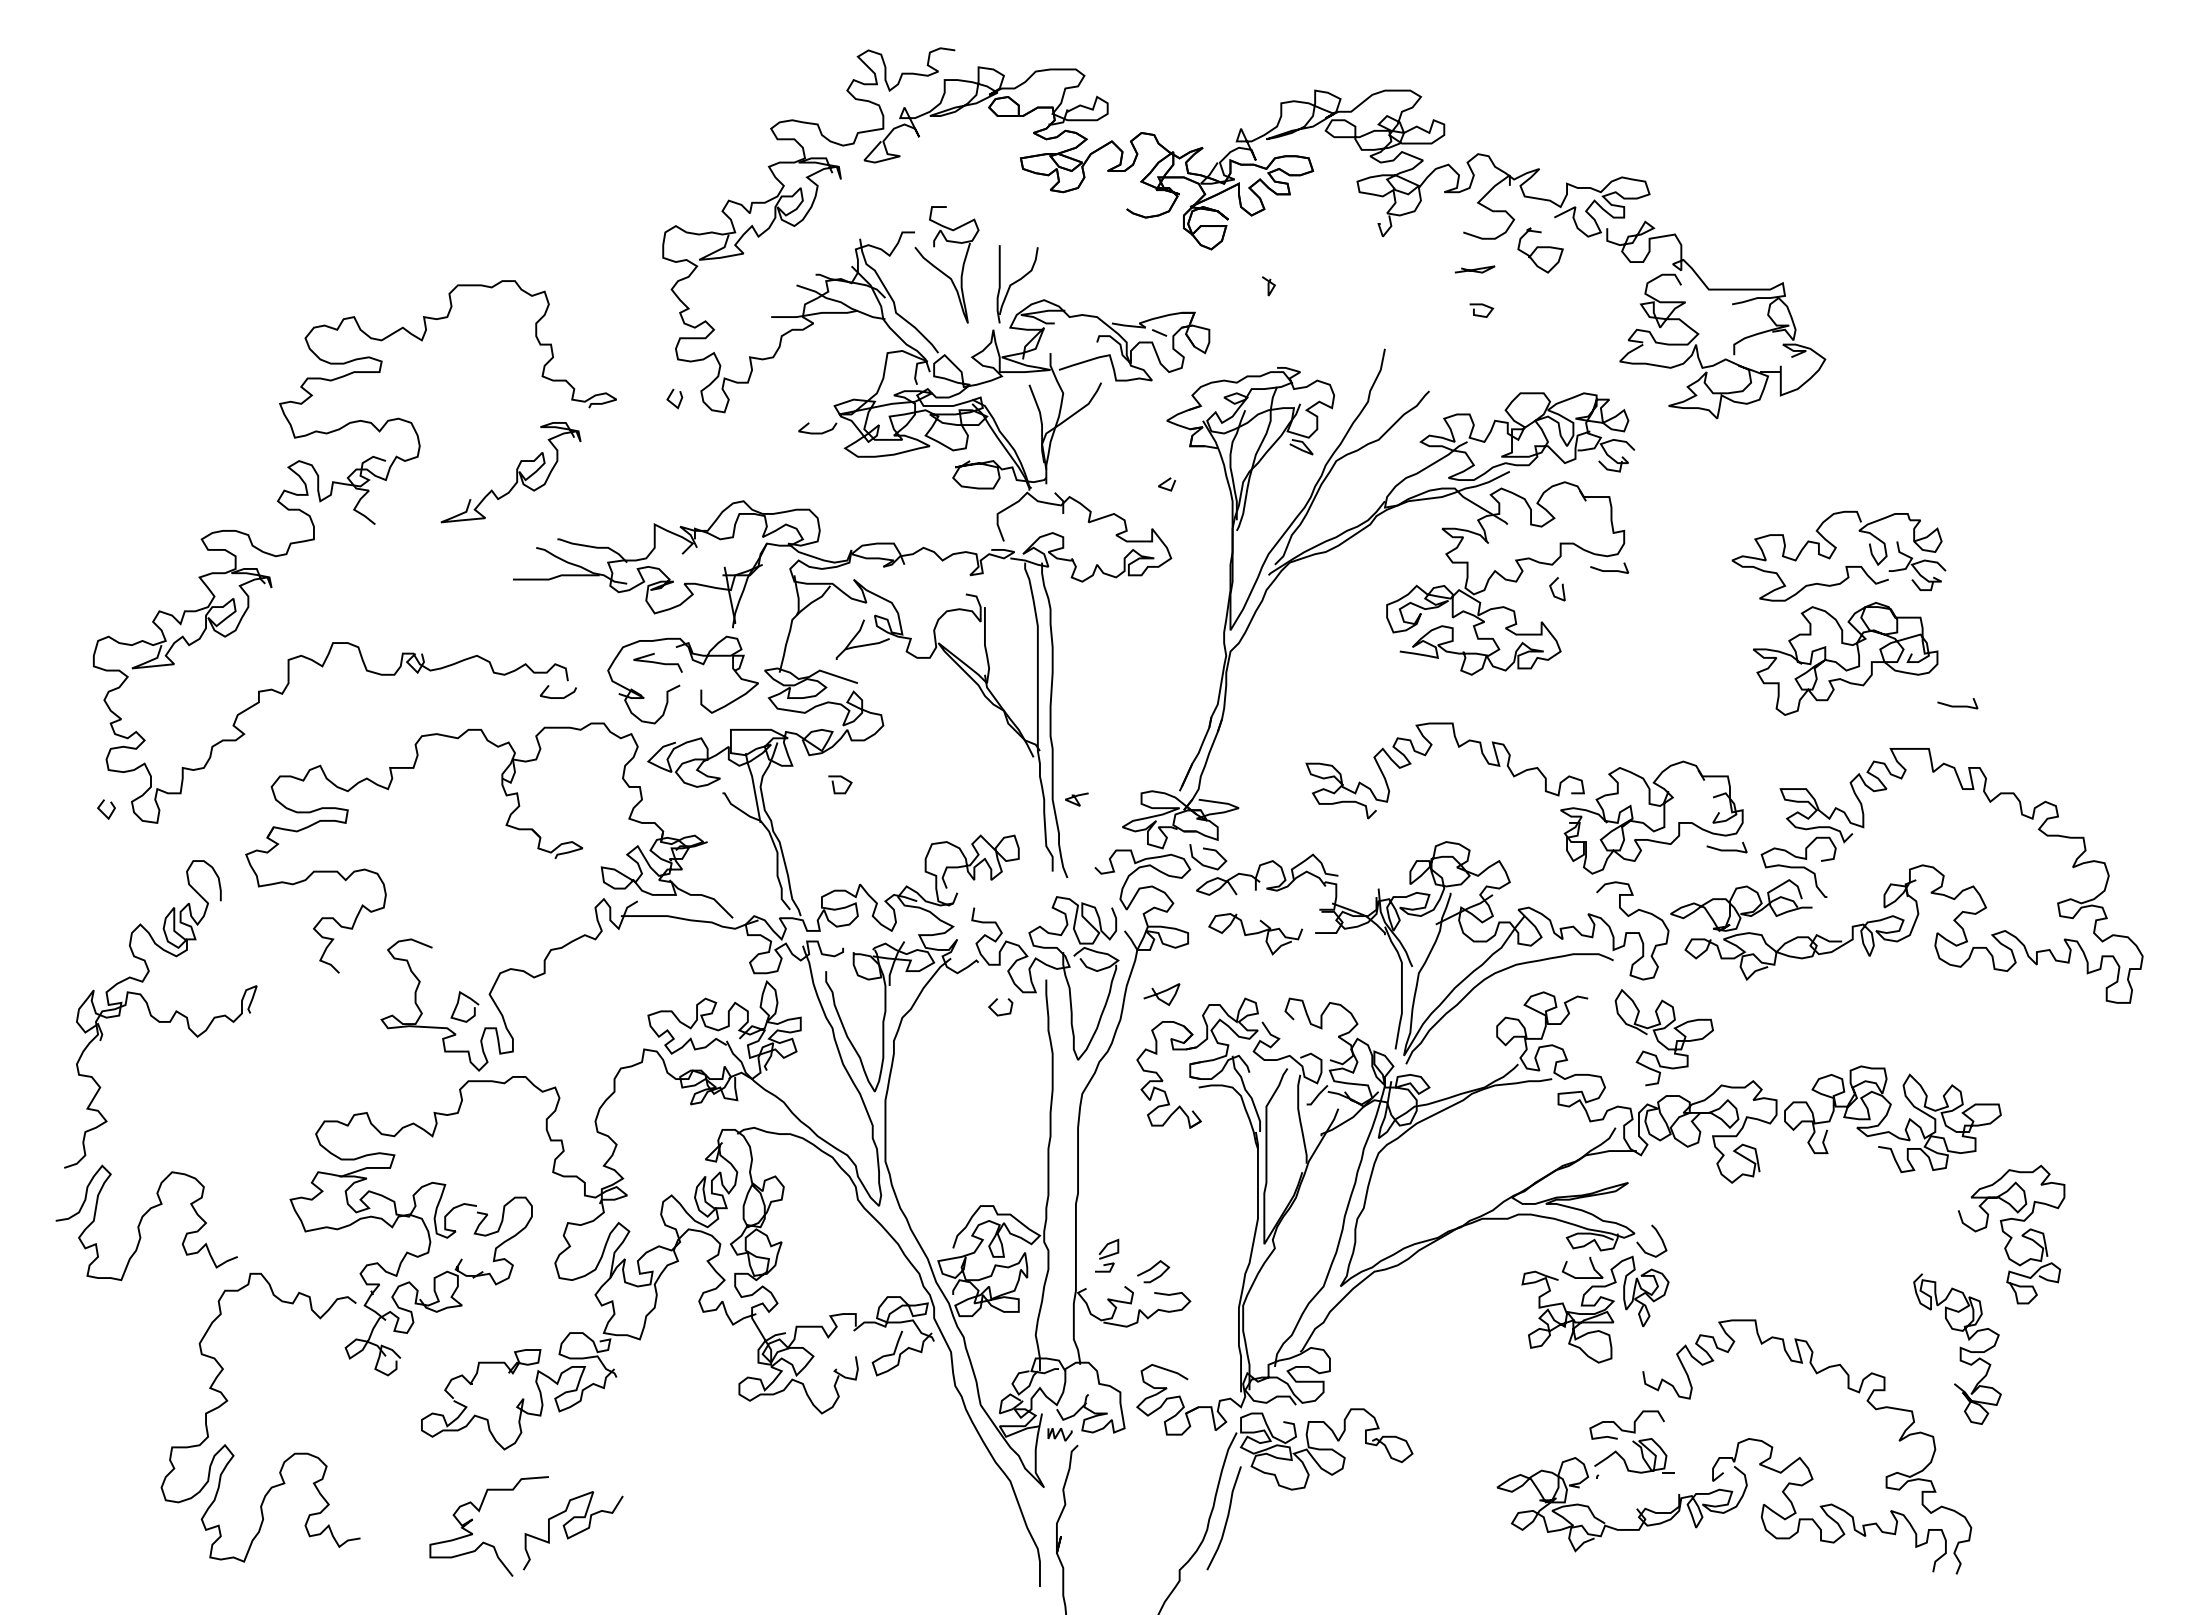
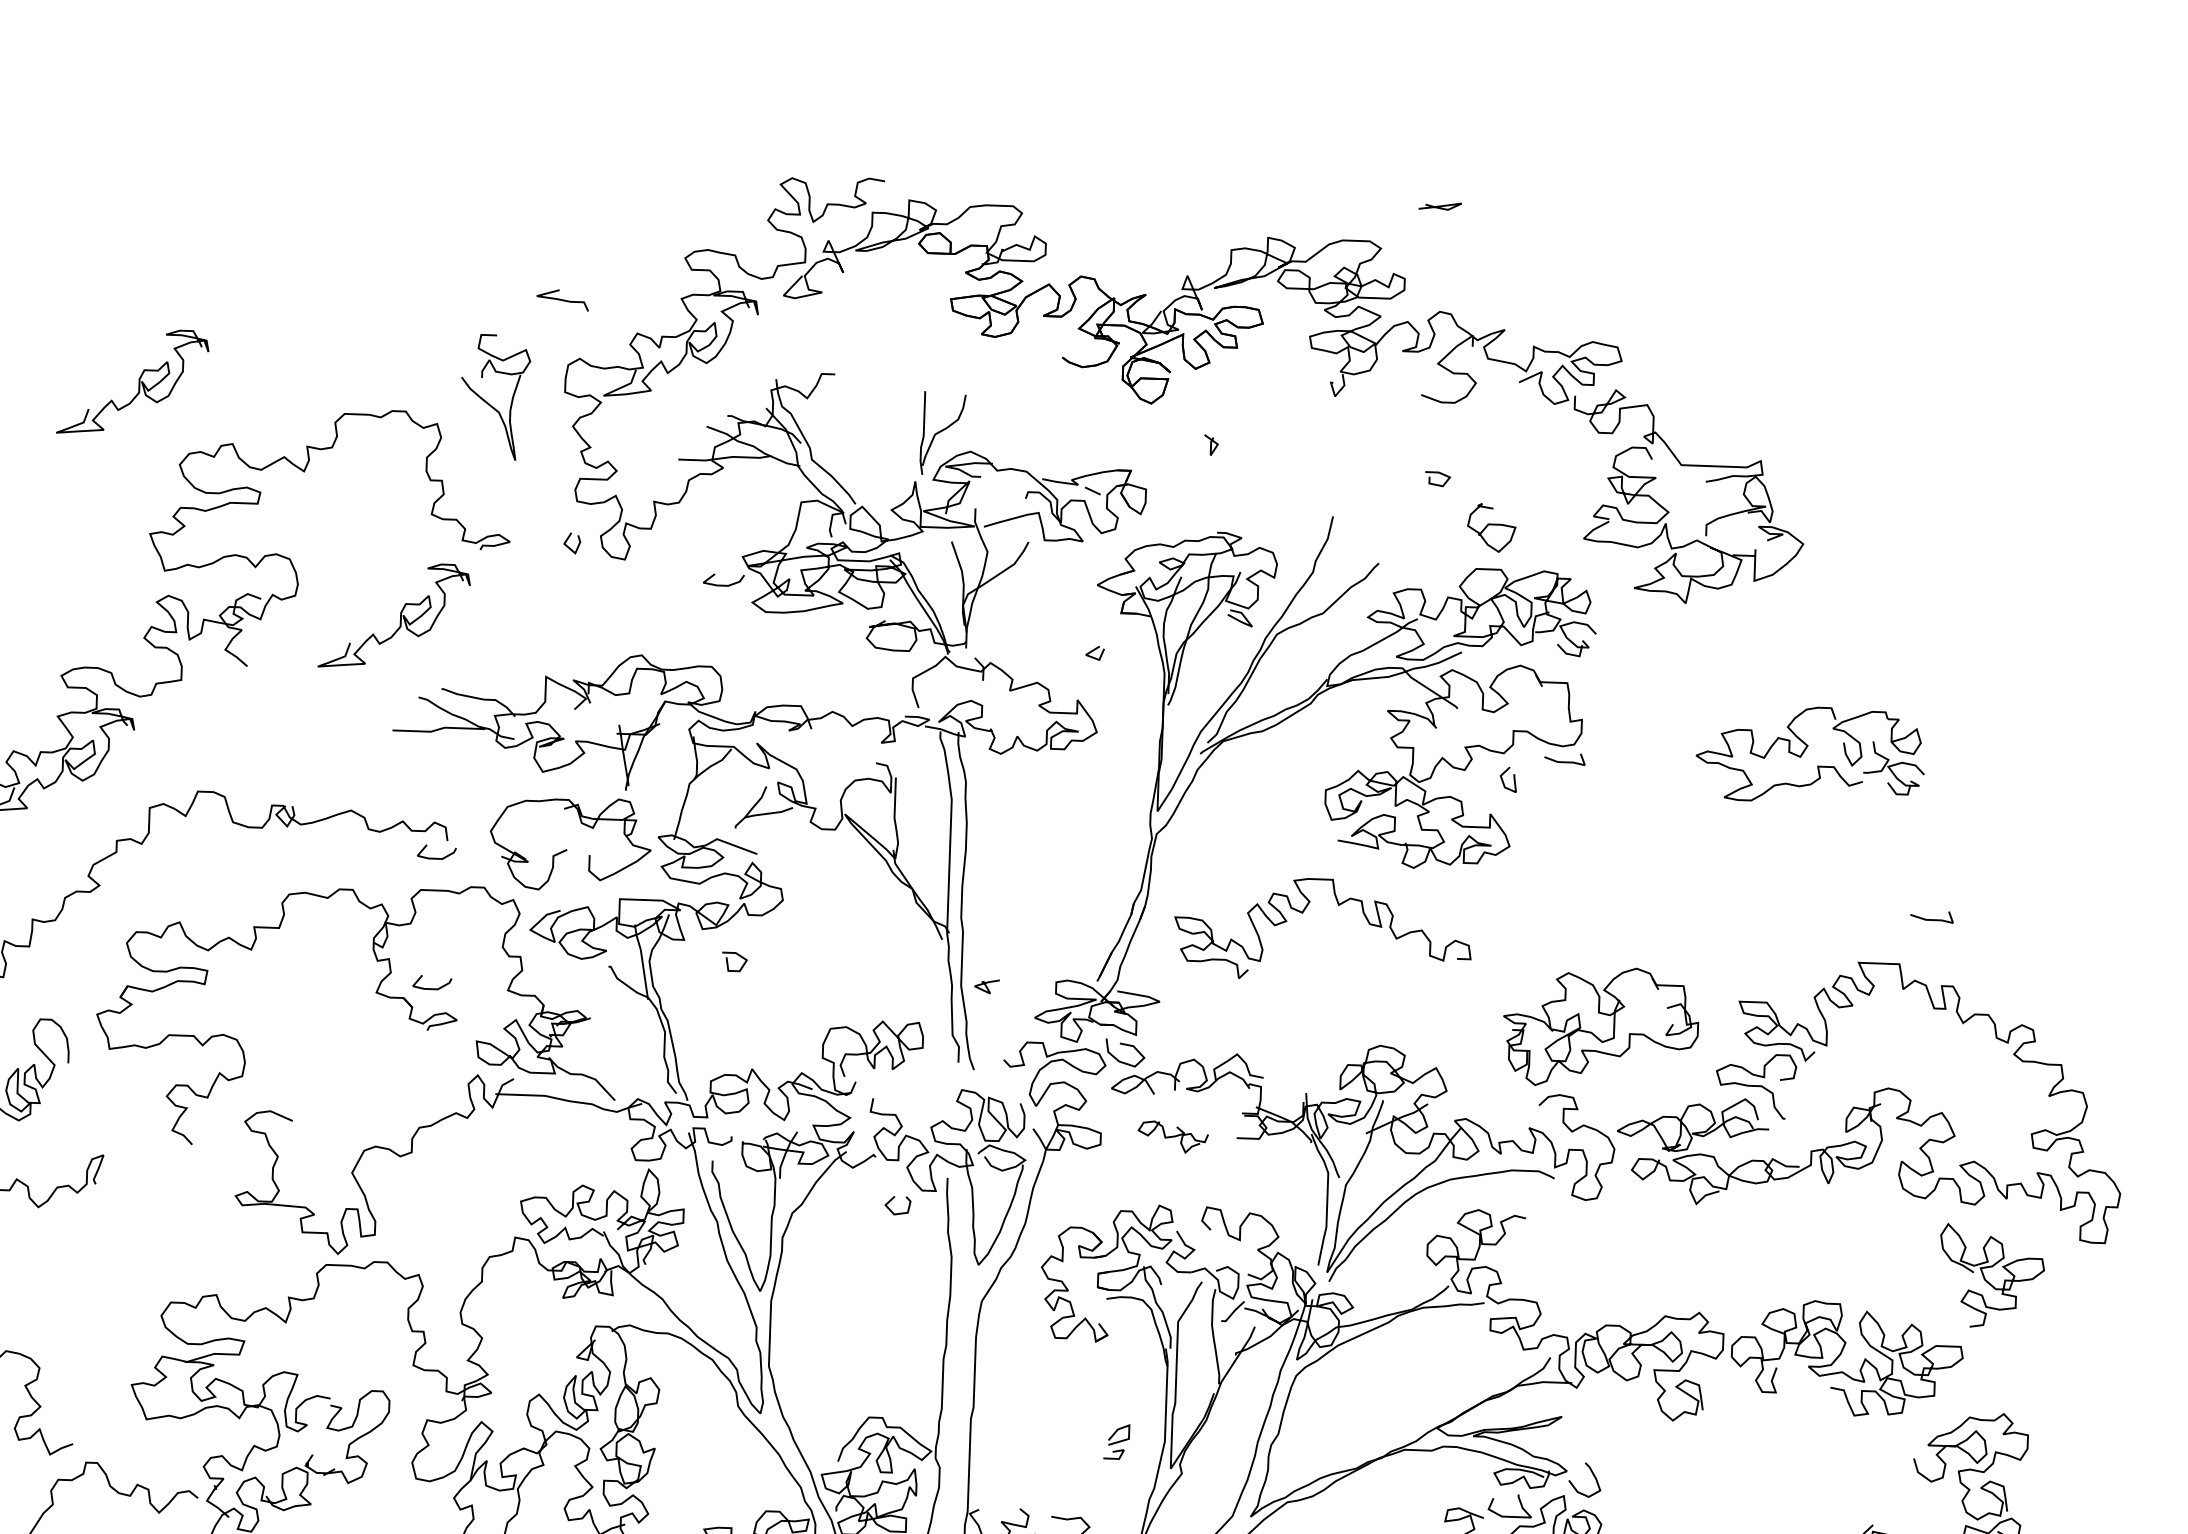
curve: (1540, 248) -> (1491, 525), moved
curve: (264, 262) -> (138, 382), added
part: (940, 269) -> (488, 401), moved
curve: (1474, 269) -> (1439, 206), moved
curve: (657, 662) -> (562, 299), moved
curve: (1839, 663) -> (1807, 869), removed
curve: (1426, 755) -> (1303, 913), moved
curve: (557, 819) -> (431, 988), added
line: (1726, 849) -> (1679, 1064), removed
part: (1255, 934) -> (1172, 1137), size x0.7
curve: (1161, 993) -> (1070, 1197), removed
curve: (458, 1004) -> (318, 1182), removed
curve: (1659, 1040) -> (1986, 1279), moved
part: (1107, 1255) -> (1117, 1441), moved
curve: (1151, 1269) -> (1049, 1491), removed

